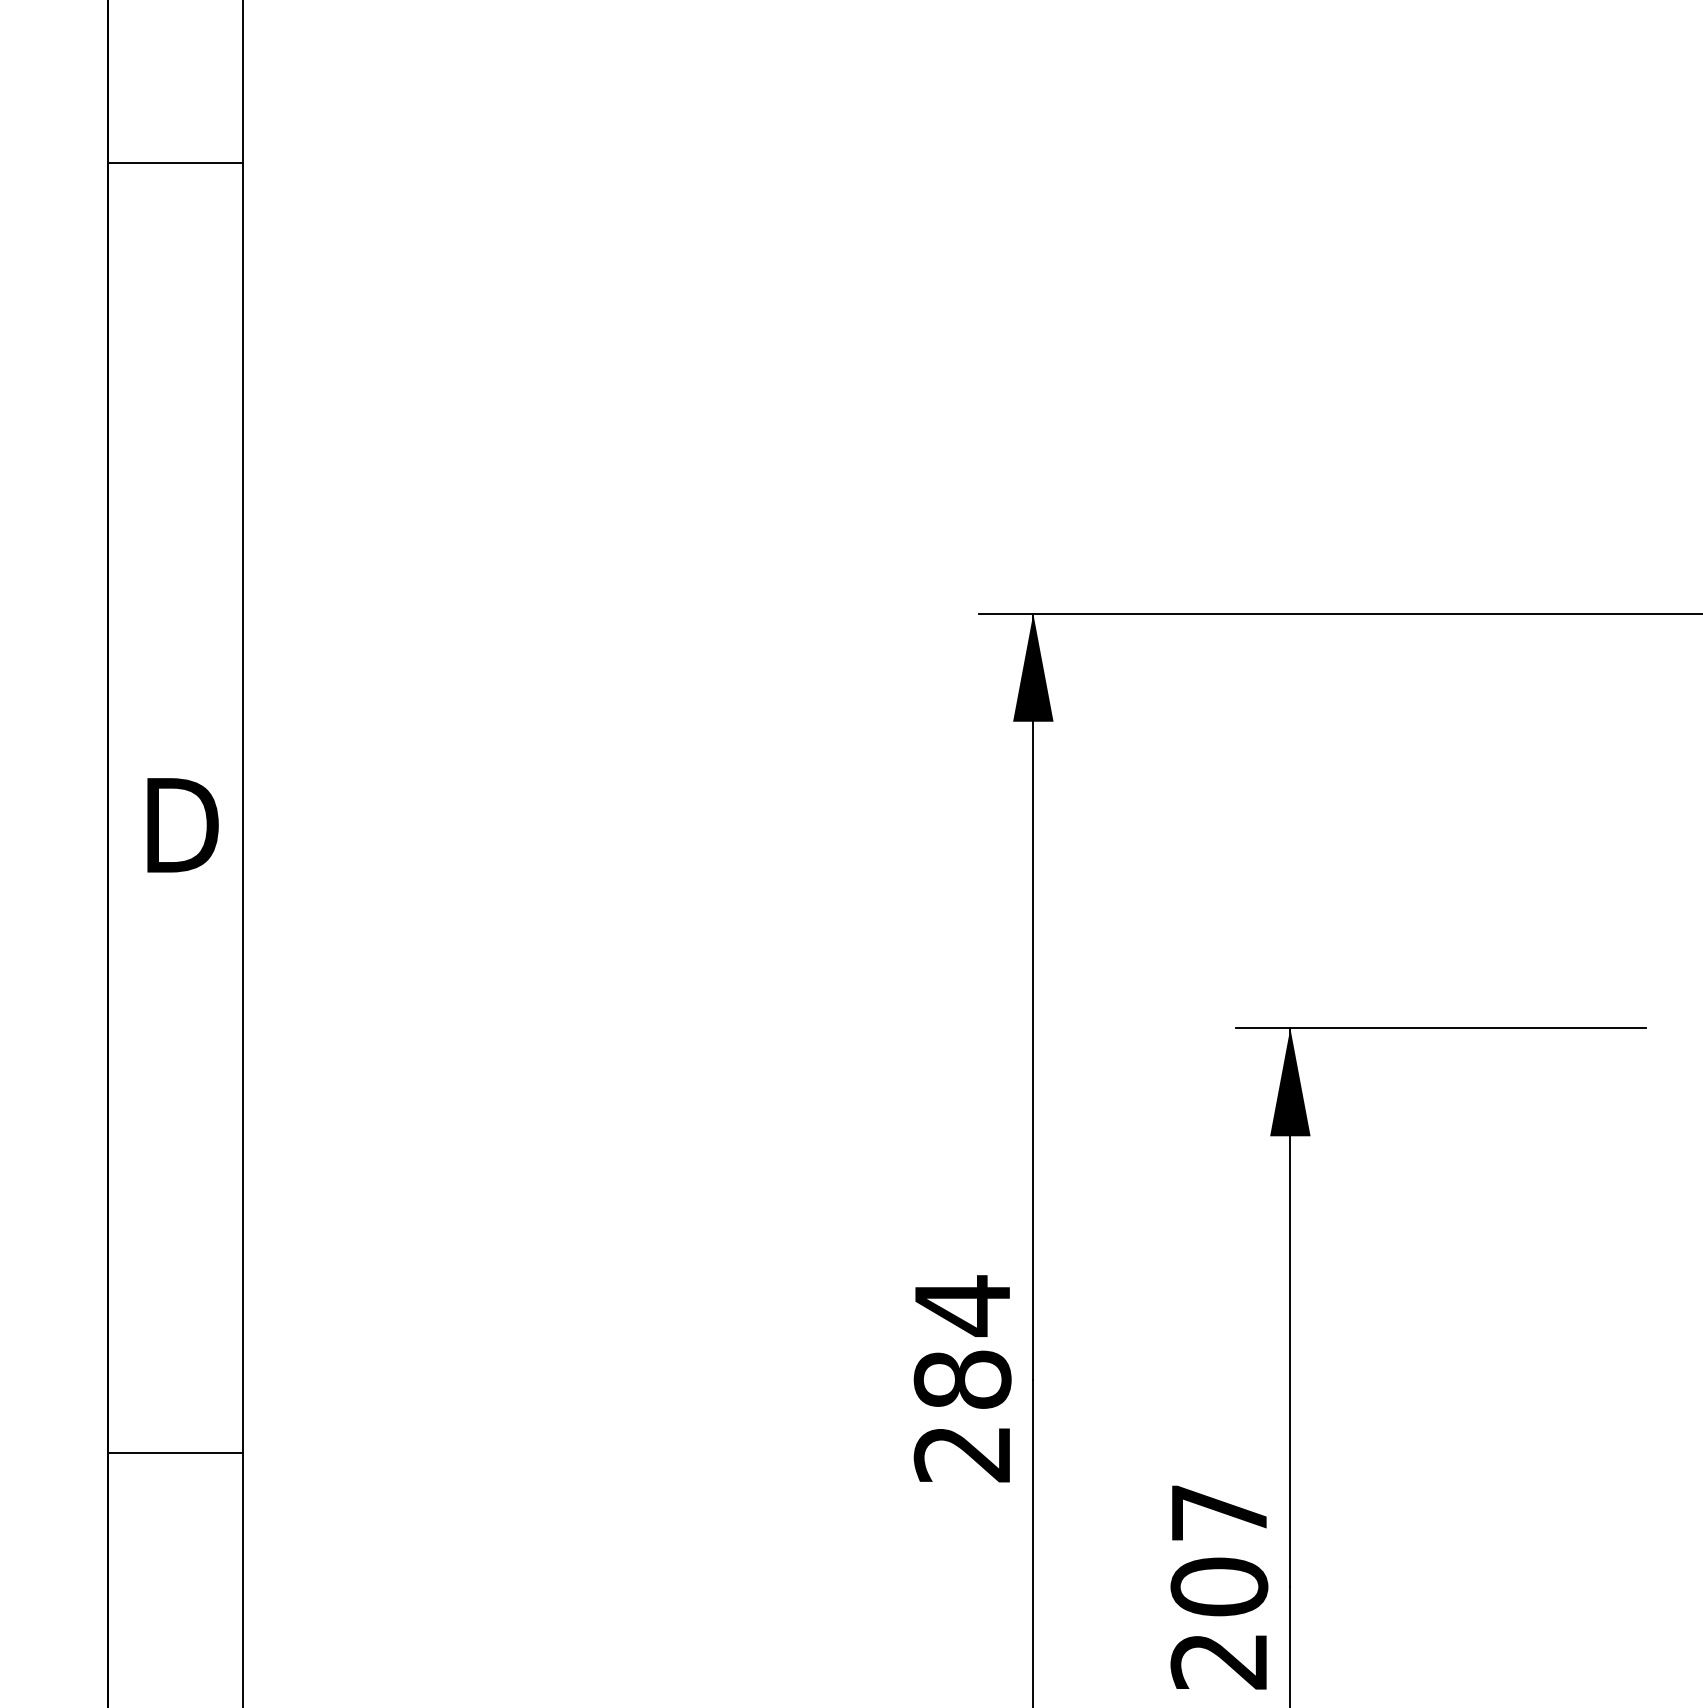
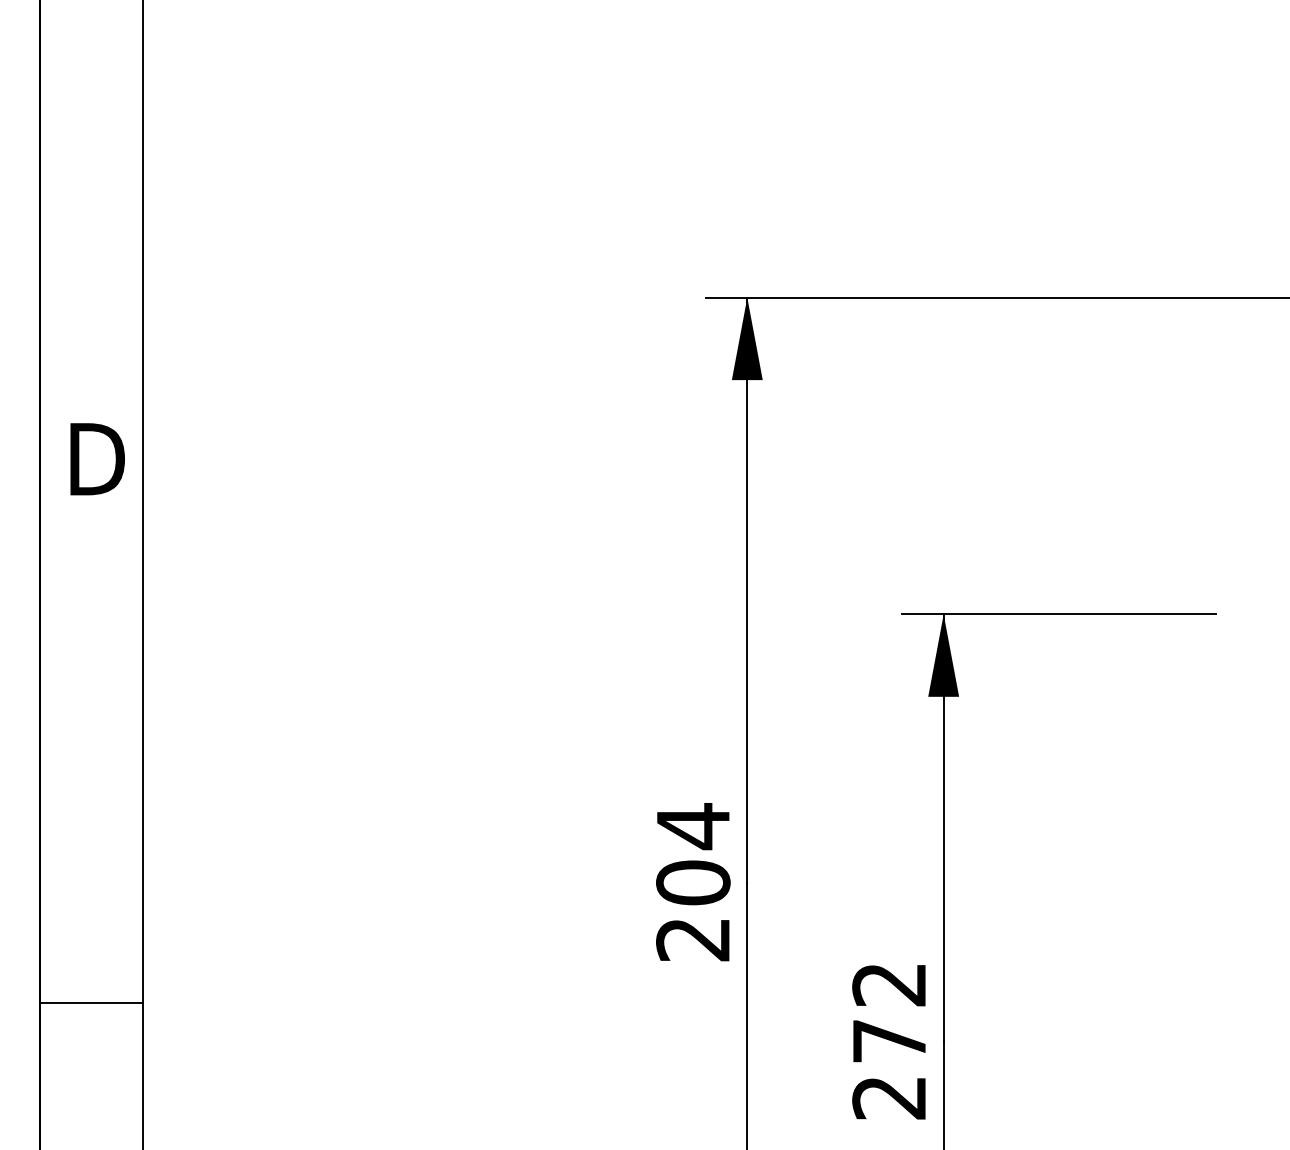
text: (962, 1379) -> (693, 882), 284 -> 204
line: (174, 1452) -> (91, 1003), moved
text: (1219, 1550) -> (889, 1013), 207 -> 272

